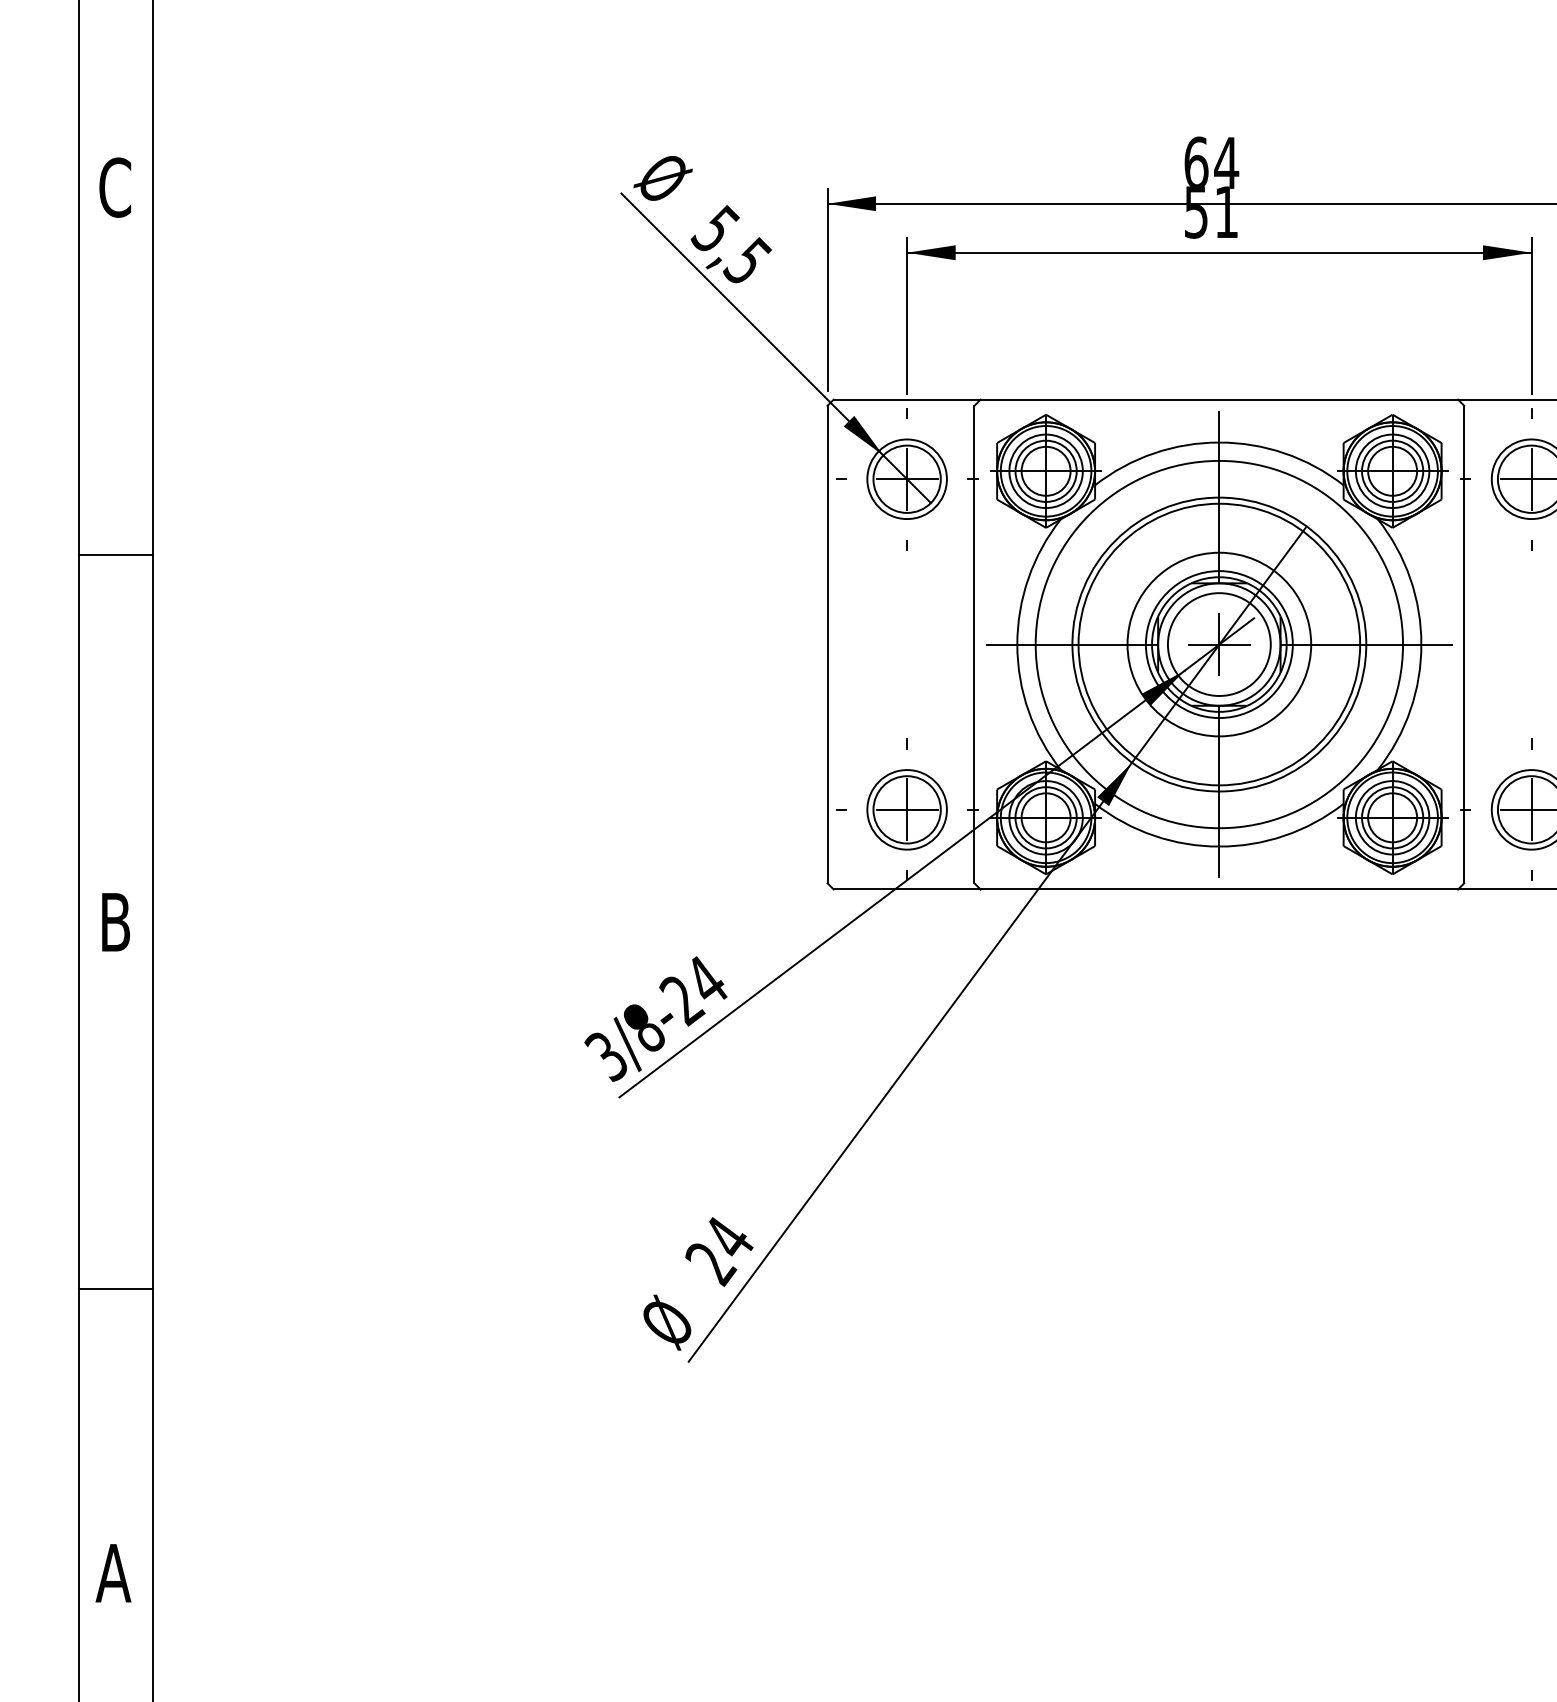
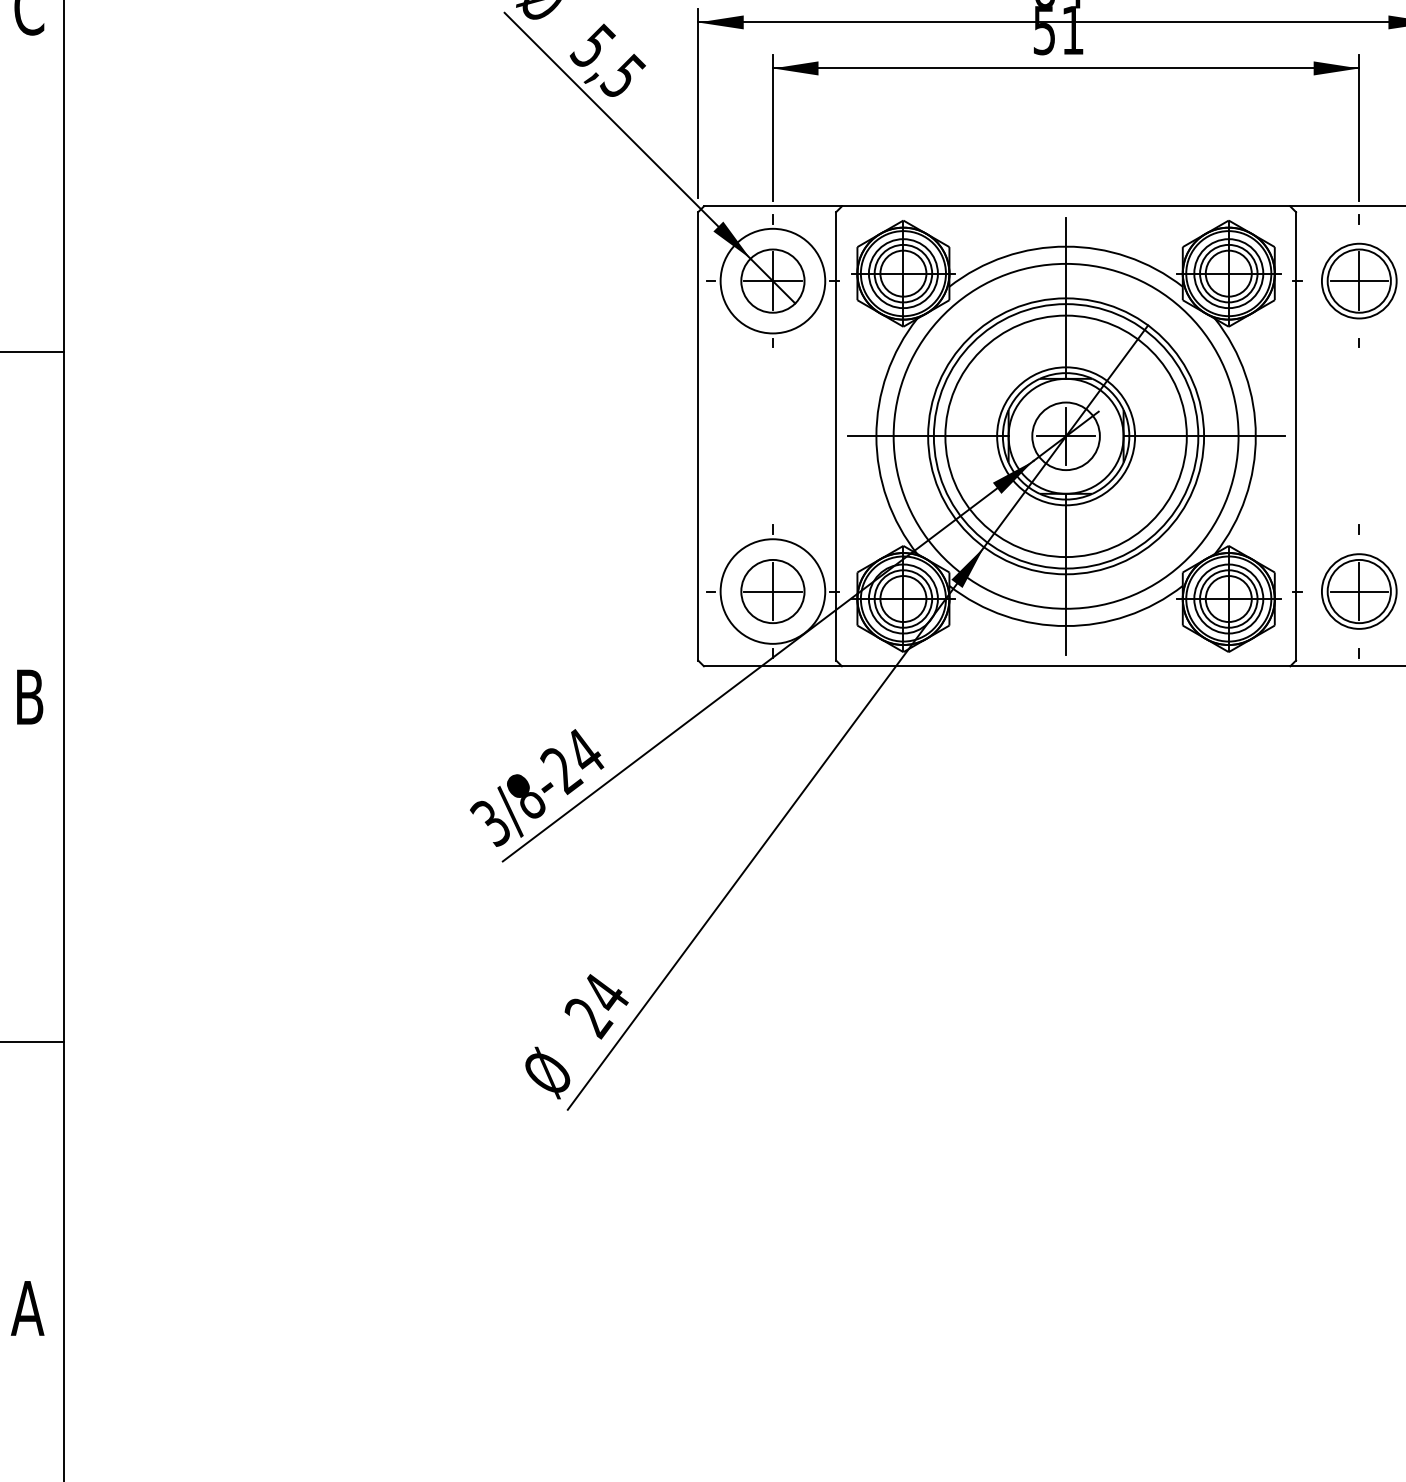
circle: (906, 479) -> (772, 281), size x1.4
circle: (1218, 644) -> (1065, 436), size x0.7
circle: (1219, 644) -> (1066, 436), size x1.4
circle: (906, 809) -> (772, 591), size x1.4

